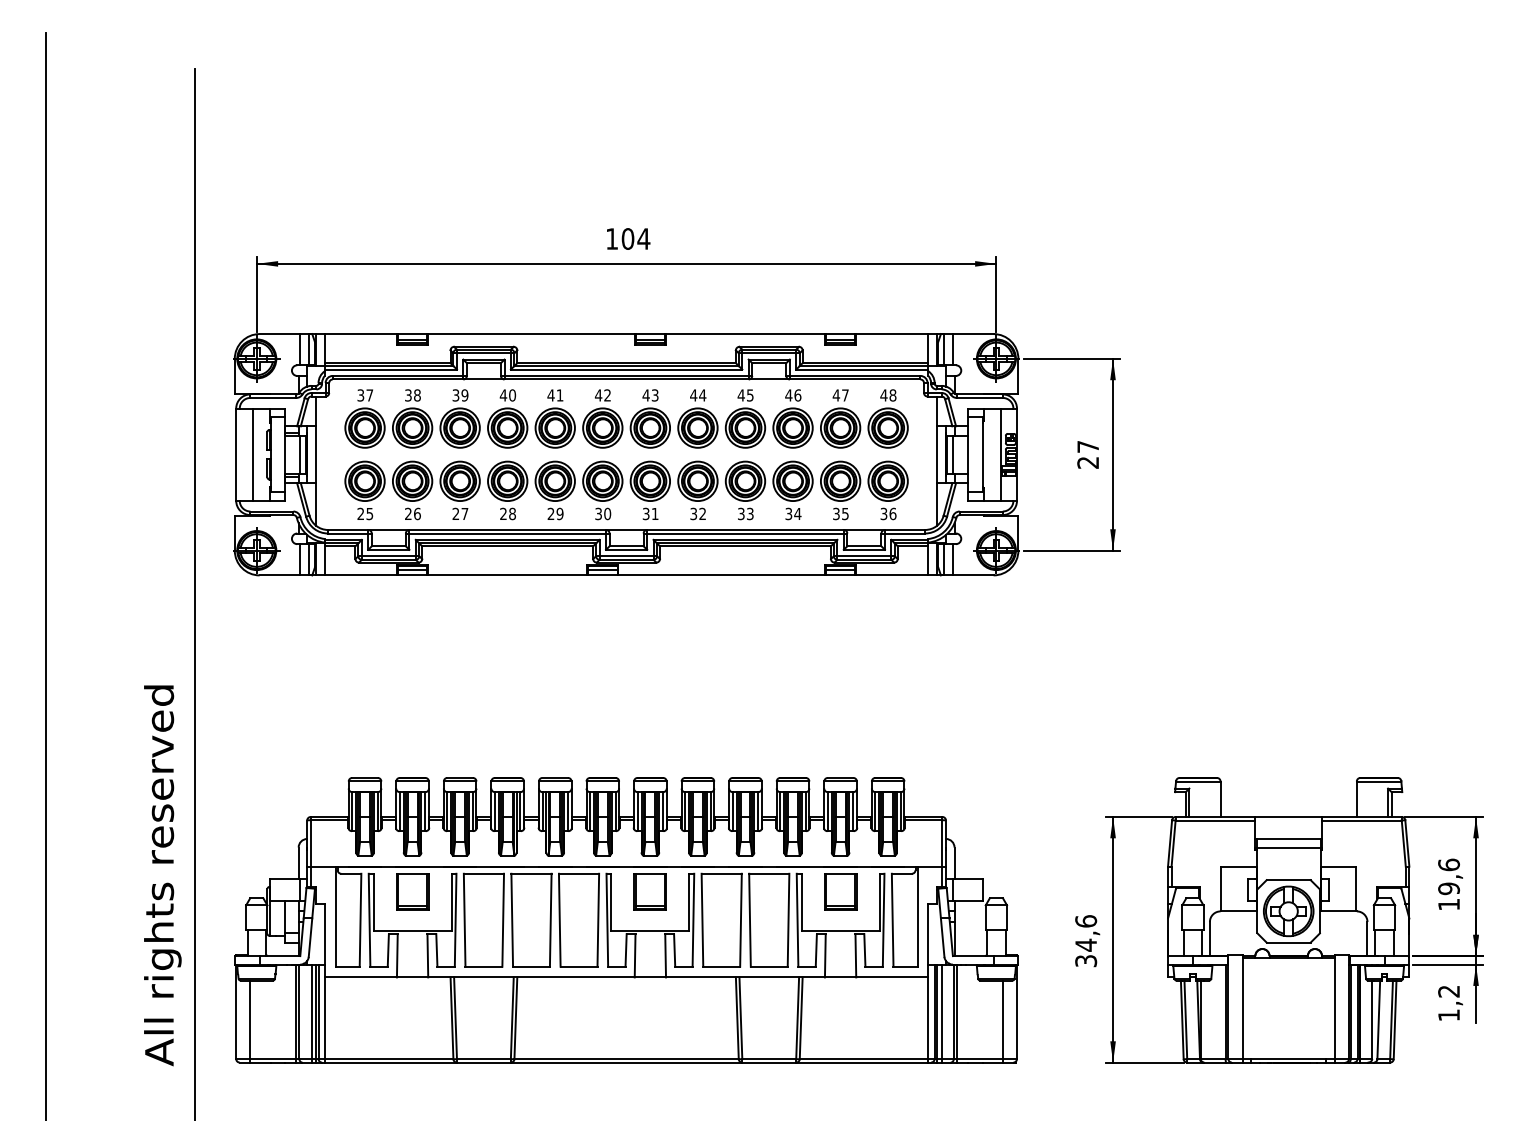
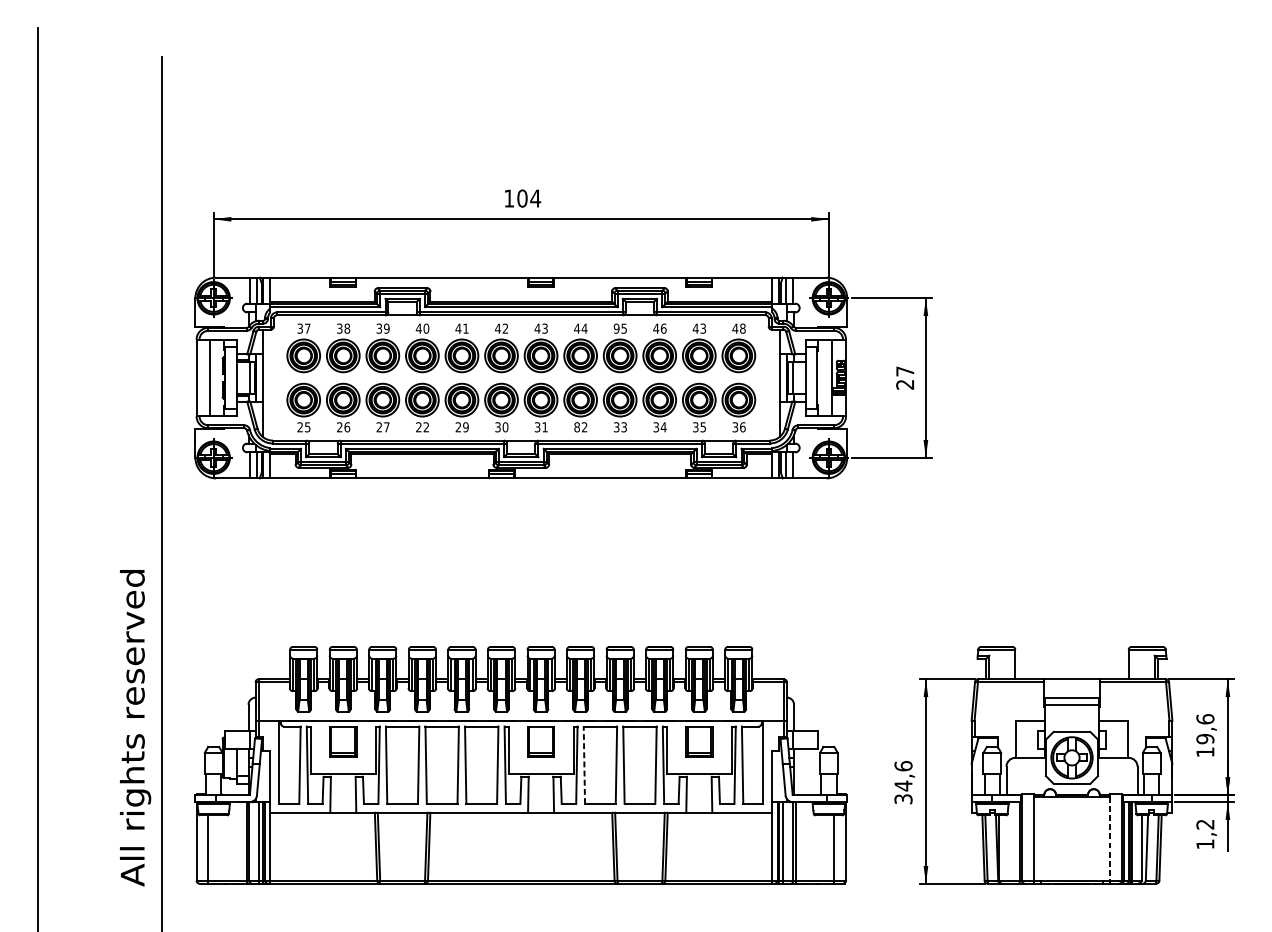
text: (740, 395) -> (616, 328), 45 -> 95
text: (845, 395) -> (703, 328), 47 -> 43
text: (512, 513) -> (426, 426), 28 -> 22
text: (693, 513) -> (576, 426), 32 -> 82
line: (702, 919) -> (584, 764), solid -> dashed
line: (1334, 1009) -> (1110, 839), solid -> dashed

